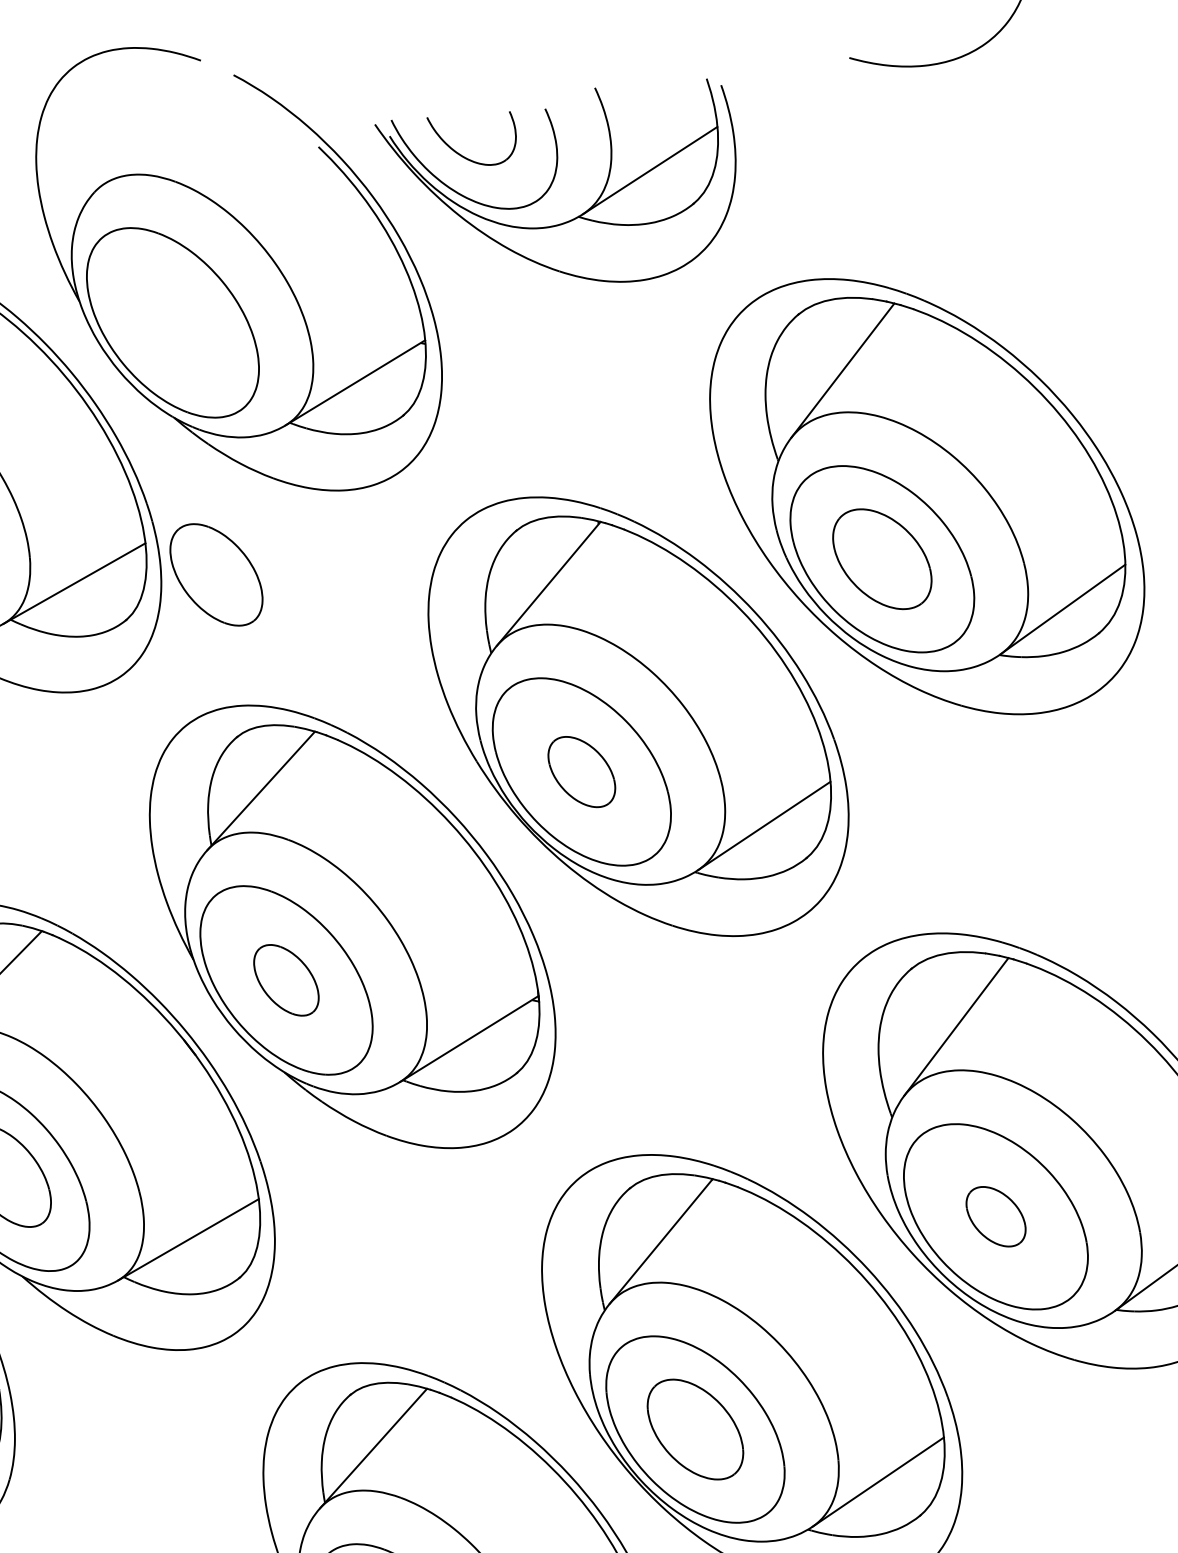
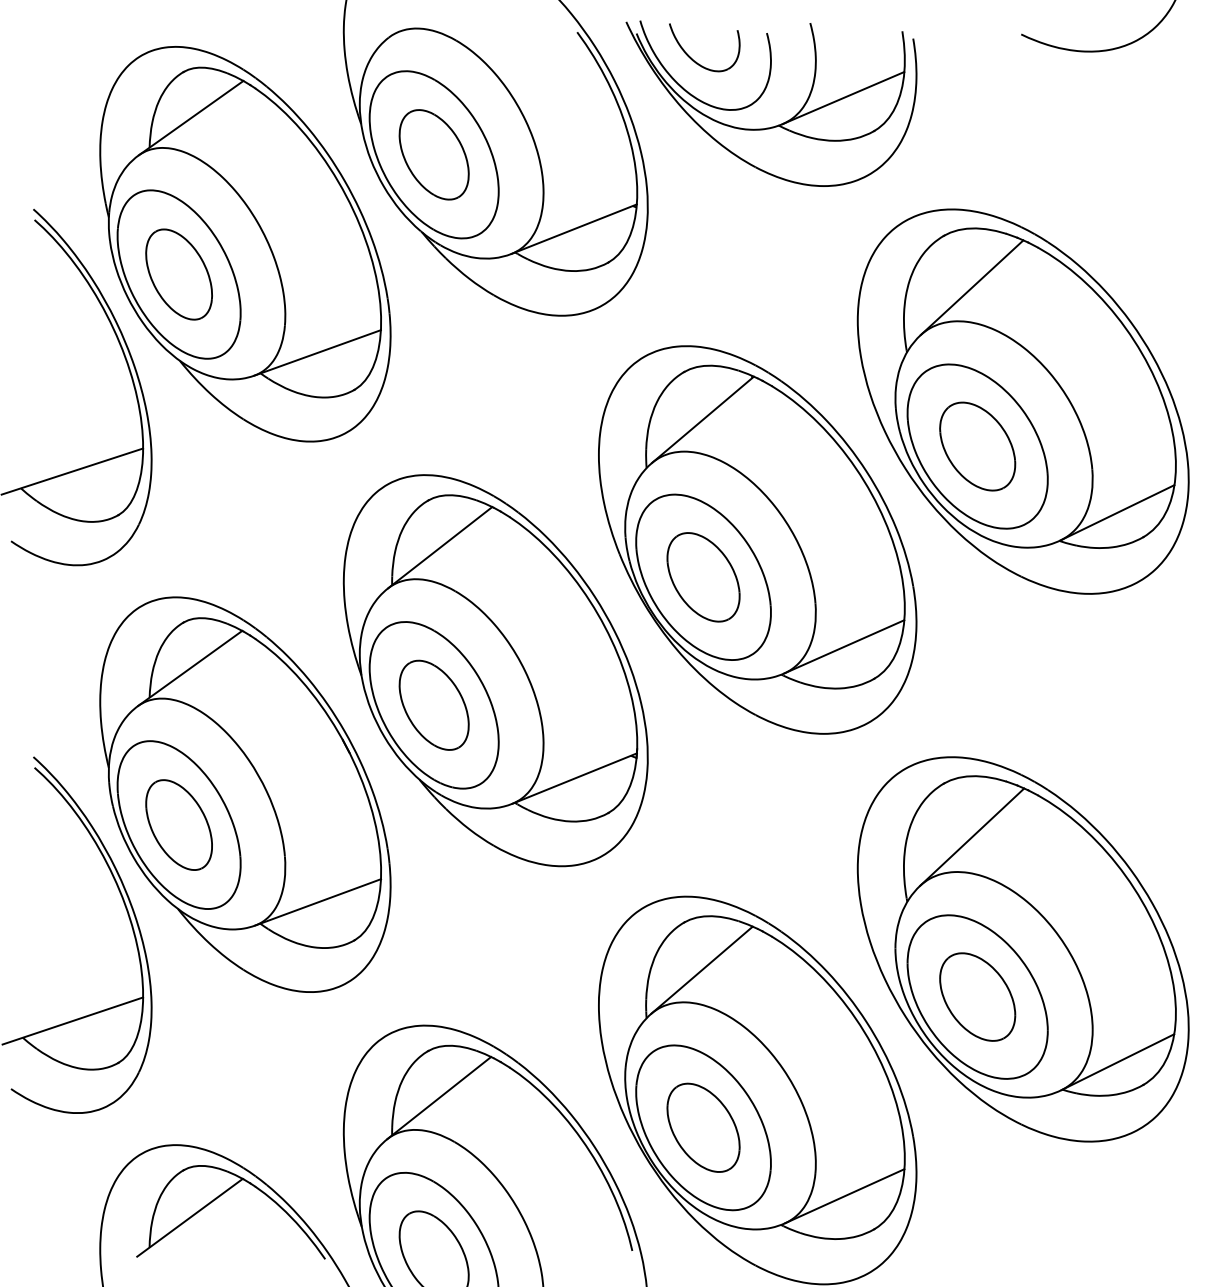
part: (215, 574) -> (433, 154), moved
part: (581, 772) -> (703, 577), size x1.43
part: (285, 979) -> (433, 704), size x1.43
part: (995, 1216) -> (977, 996), size x1.67

